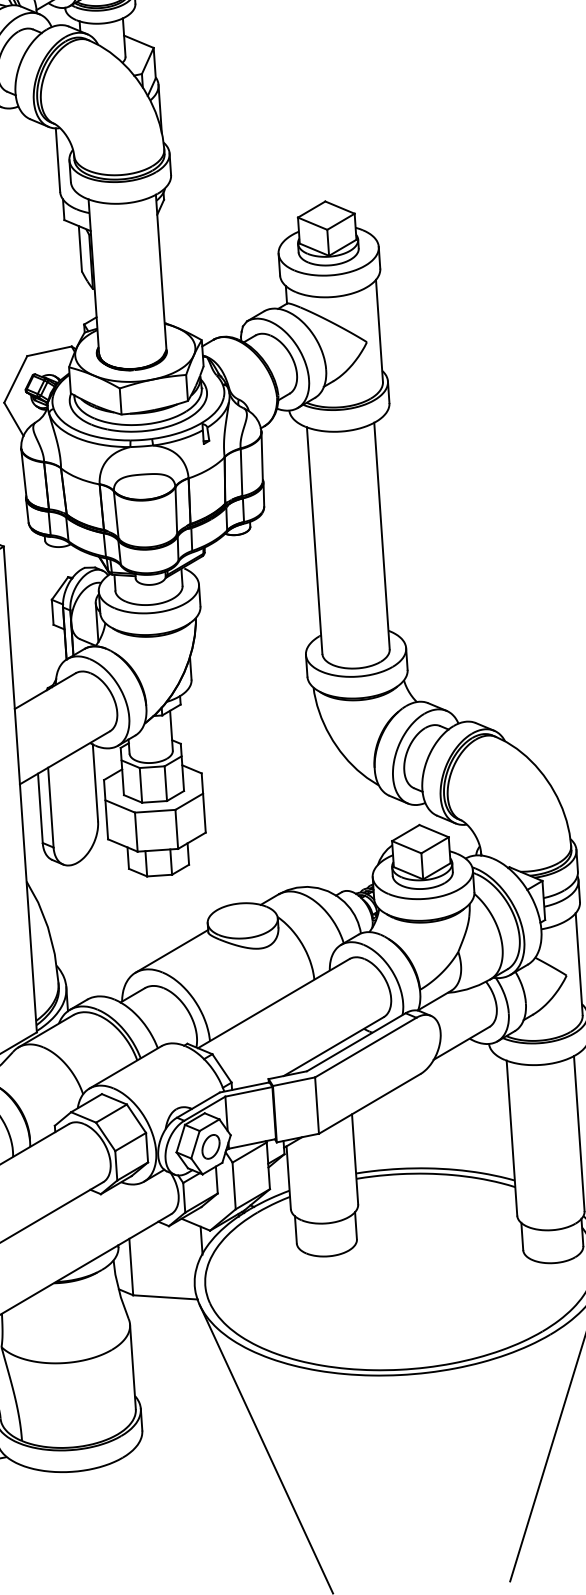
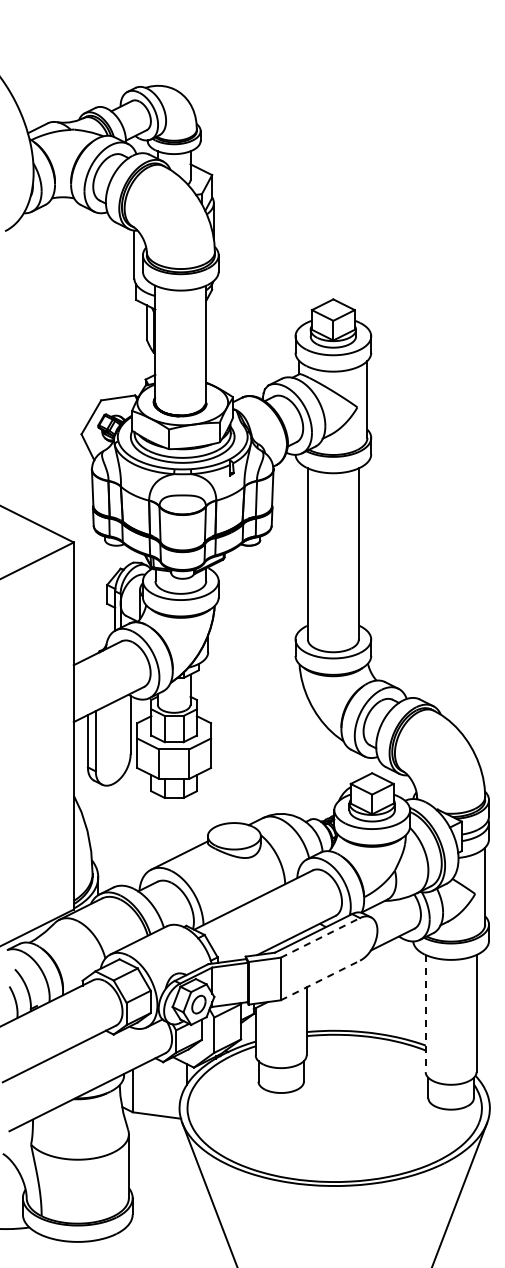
line: (365, 1047) -> (320, 937), solid -> dashed
line: (369, 1103) -> (320, 980), solid -> dashed
line: (511, 1138) -> (425, 1013), solid -> dashed

